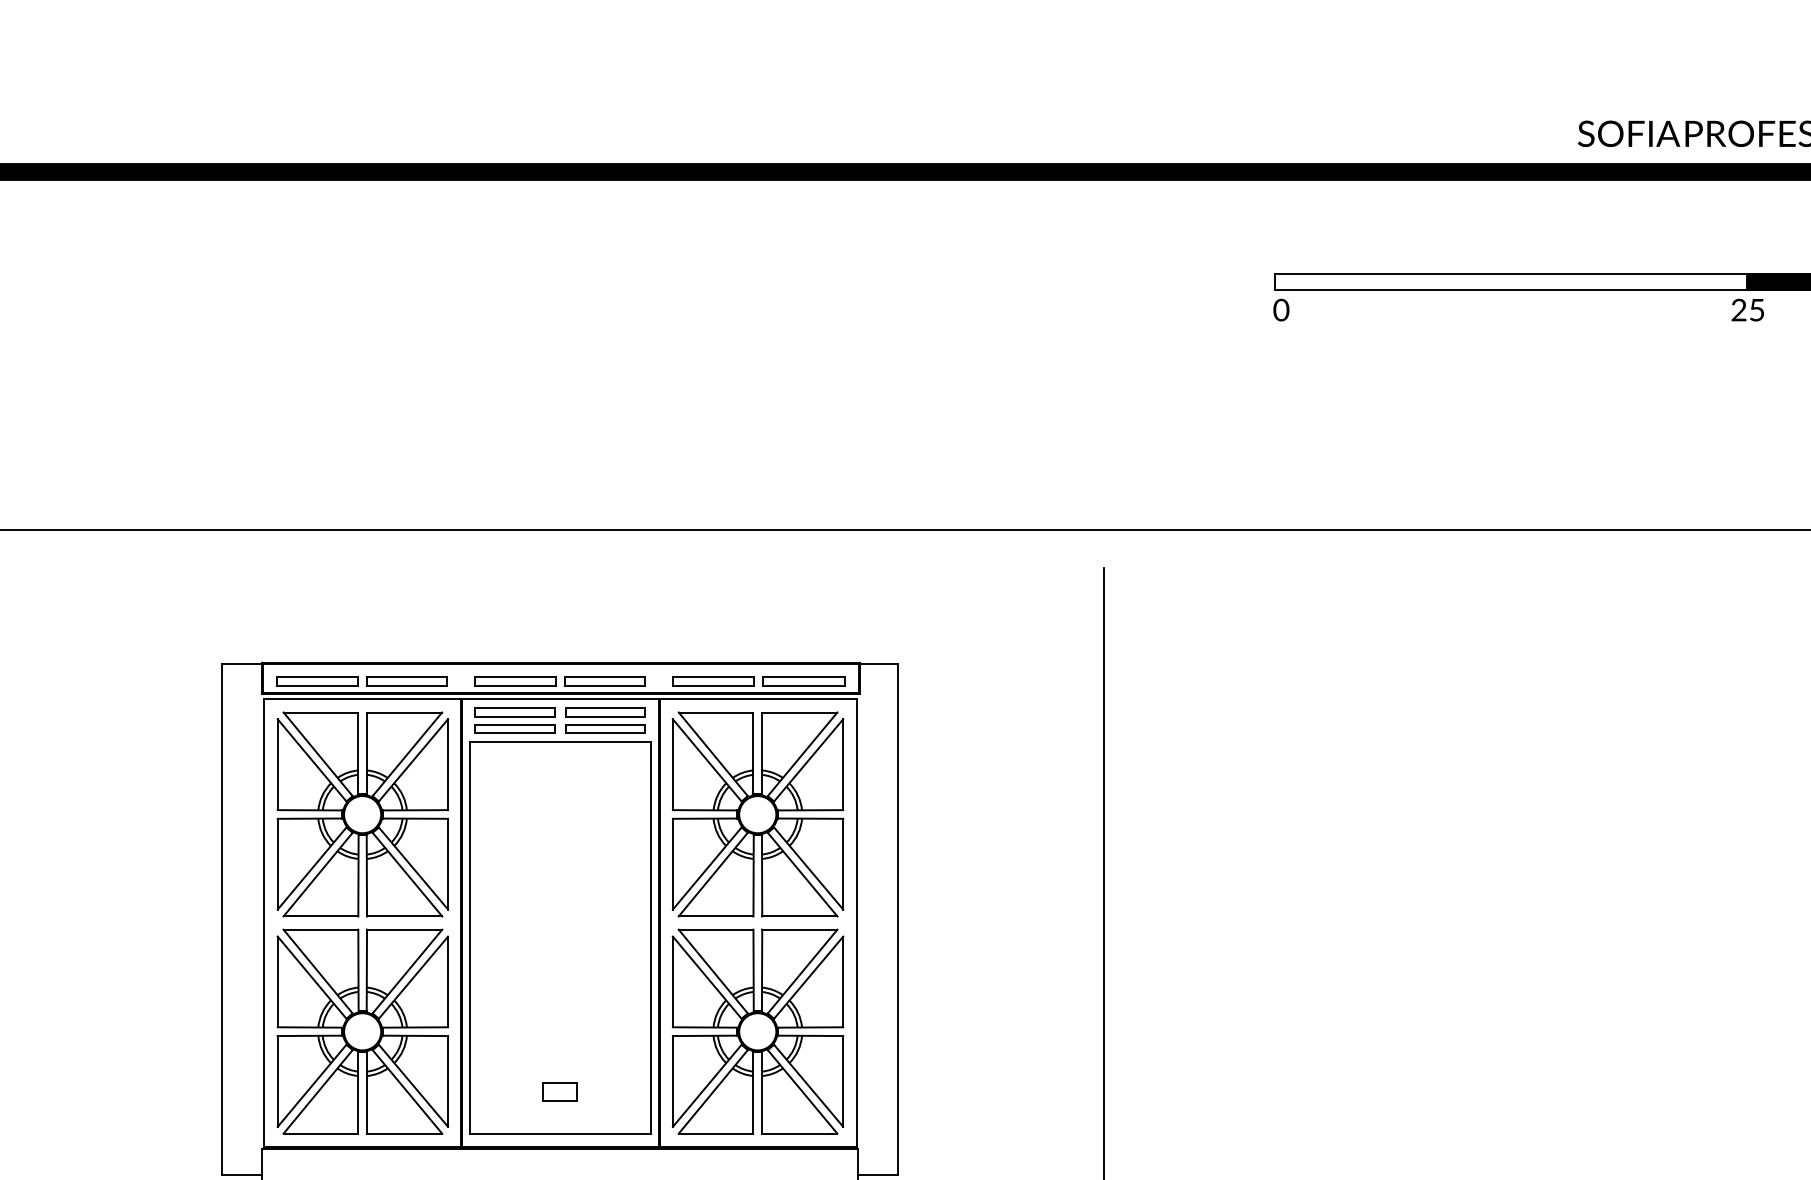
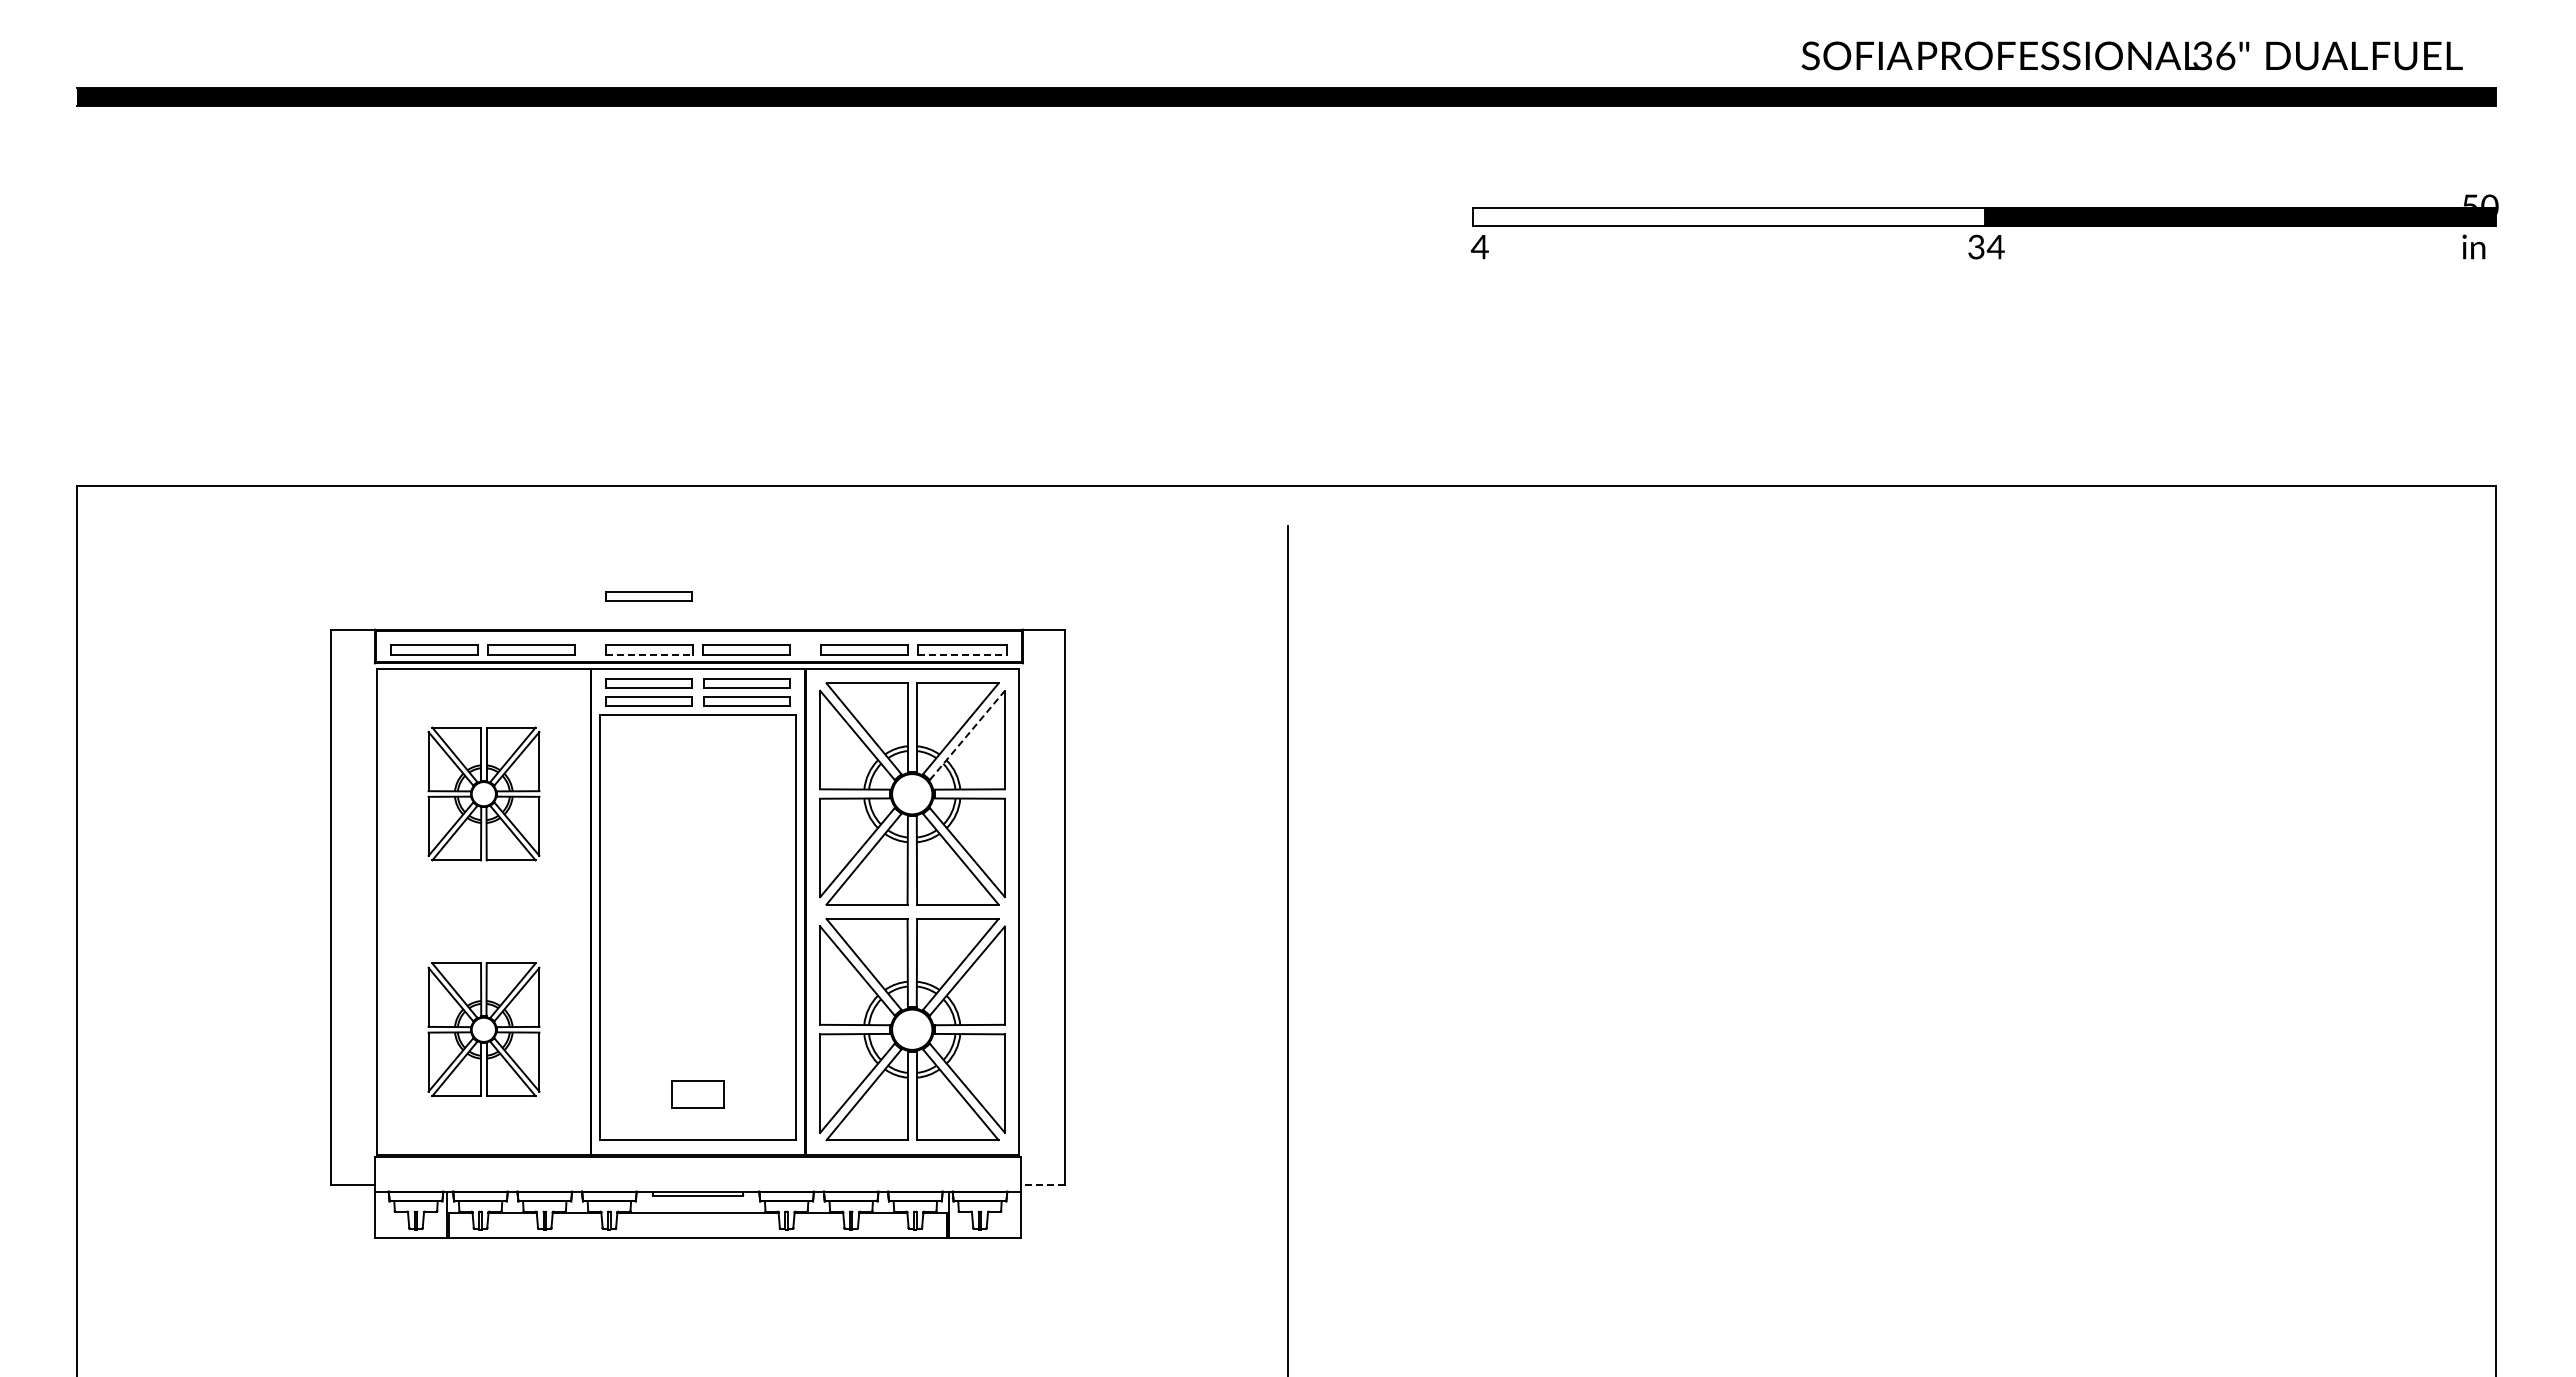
text: (1280, 309) -> (1479, 246), 0 -> 4
text: (1748, 310) -> (1986, 247), 25 -> 34
part: (514, 632) -> (648, 596), added
line: (515, 685) -> (649, 654), solid -> dashed
line: (804, 685) -> (962, 654), solid -> dashed
line: (808, 759) -> (967, 734), solid -> dashed
part: (362, 813) -> (483, 793), size x0.6
part: (362, 1031) -> (483, 1029), size x0.6
part: (560, 1091) -> (698, 1094), size x1.4
line: (877, 1175) -> (1042, 1185), solid -> dashed

